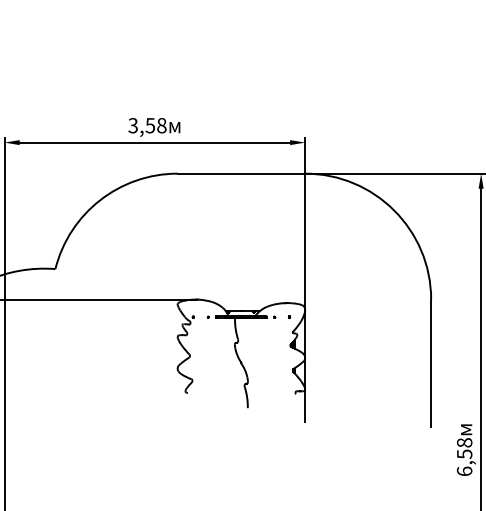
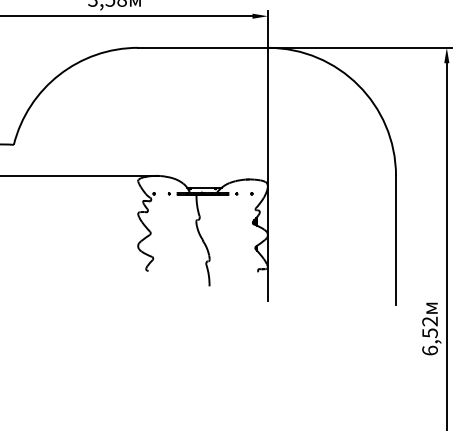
text: (464, 442) -> (429, 321), 6,58 -> 6,52

